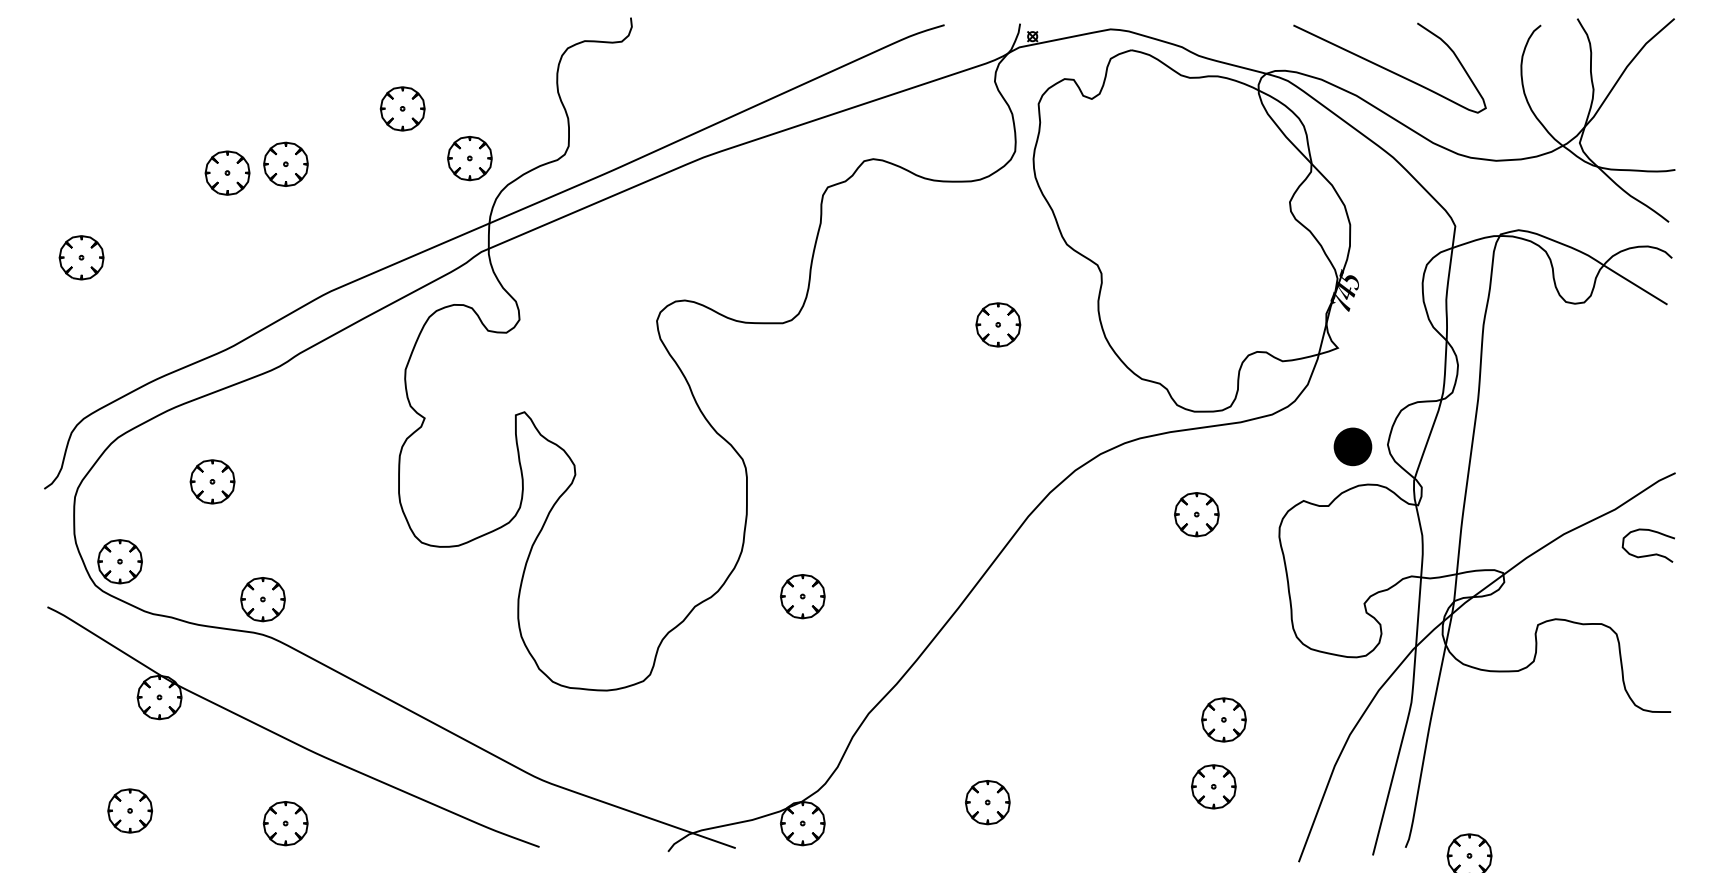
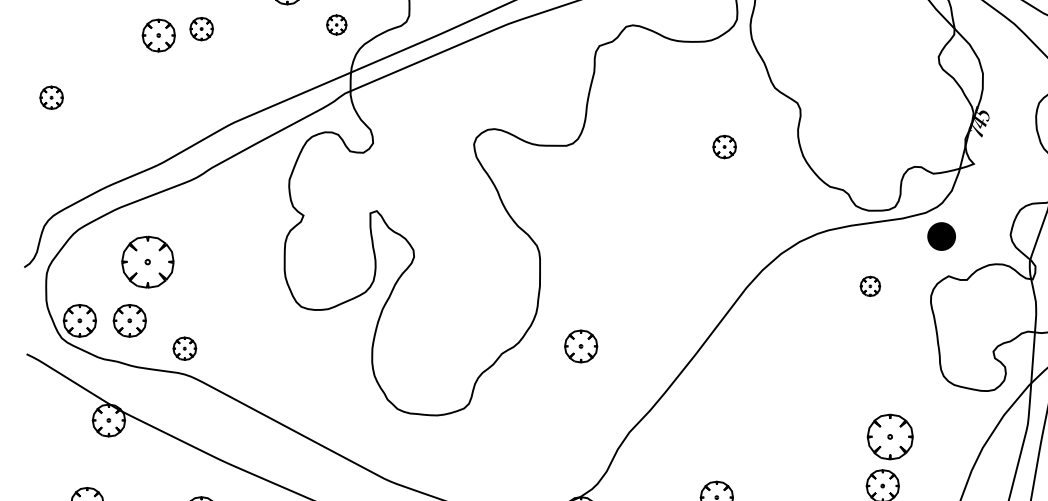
part: (469, 158) -> (336, 24), size x0.6
part: (285, 163) -> (201, 28), size x0.7
part: (81, 257) -> (51, 97), size x0.7
part: (998, 324) -> (724, 146), size x0.7
part: (1352, 446) -> (941, 236), moved
part: (212, 481) -> (147, 261), size x1.6
part: (1196, 514) -> (870, 286), size x0.6
part: (187, 561) -> (129, 320), added
part: (262, 599) -> (184, 348), size x0.7
part: (1223, 719) -> (889, 436), size x1.4

